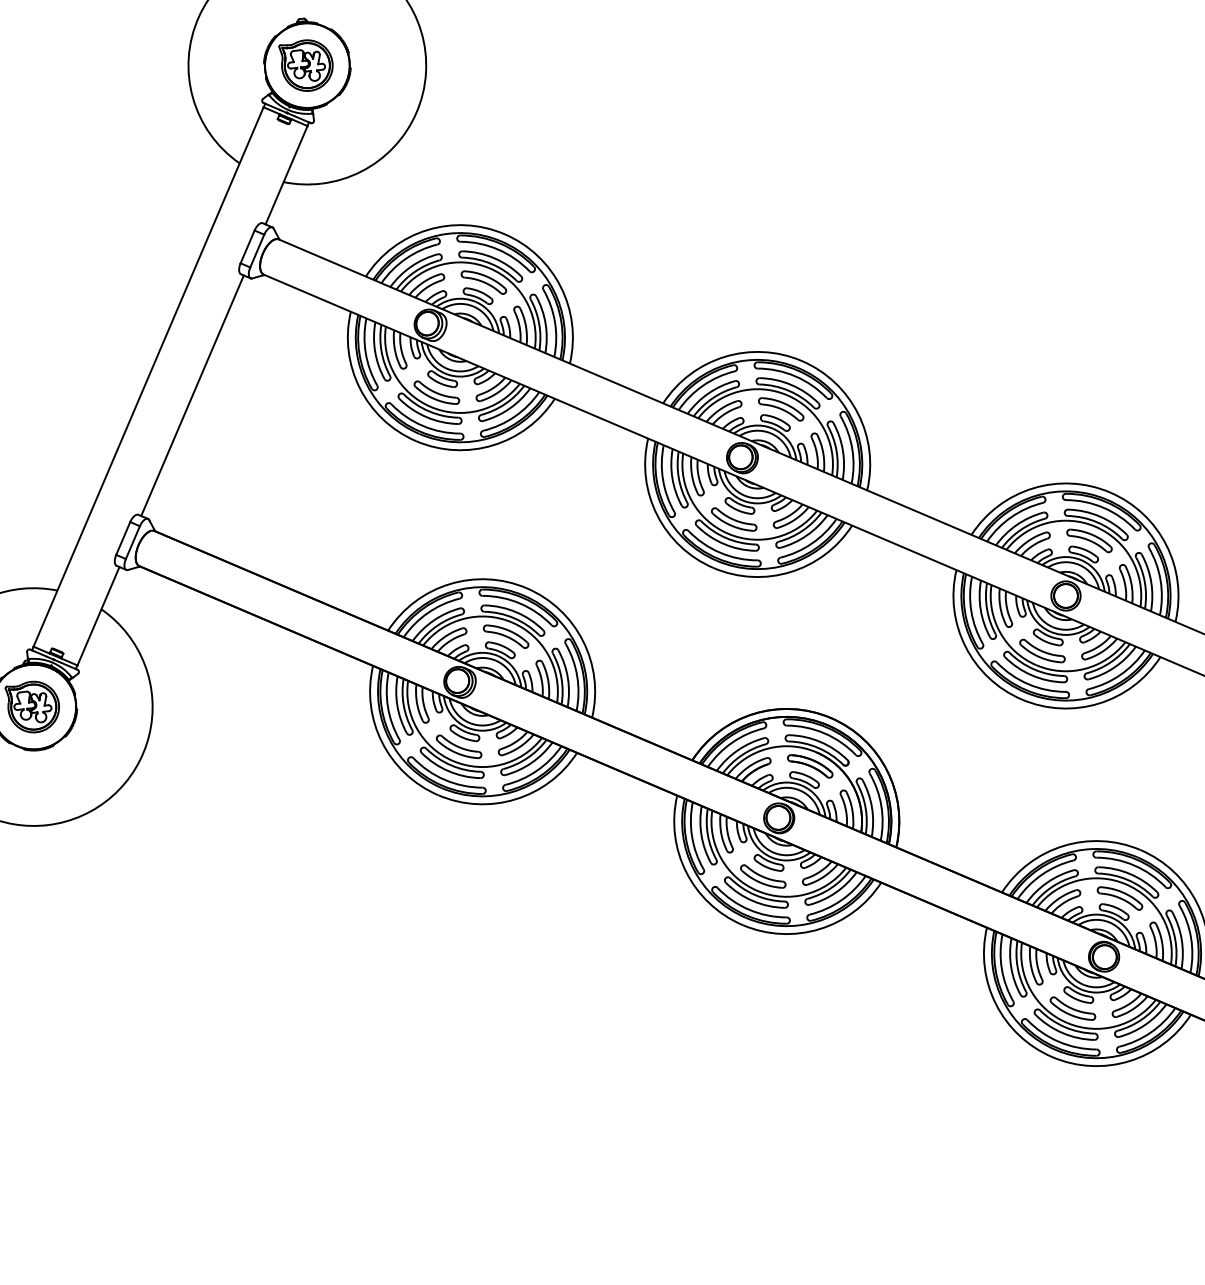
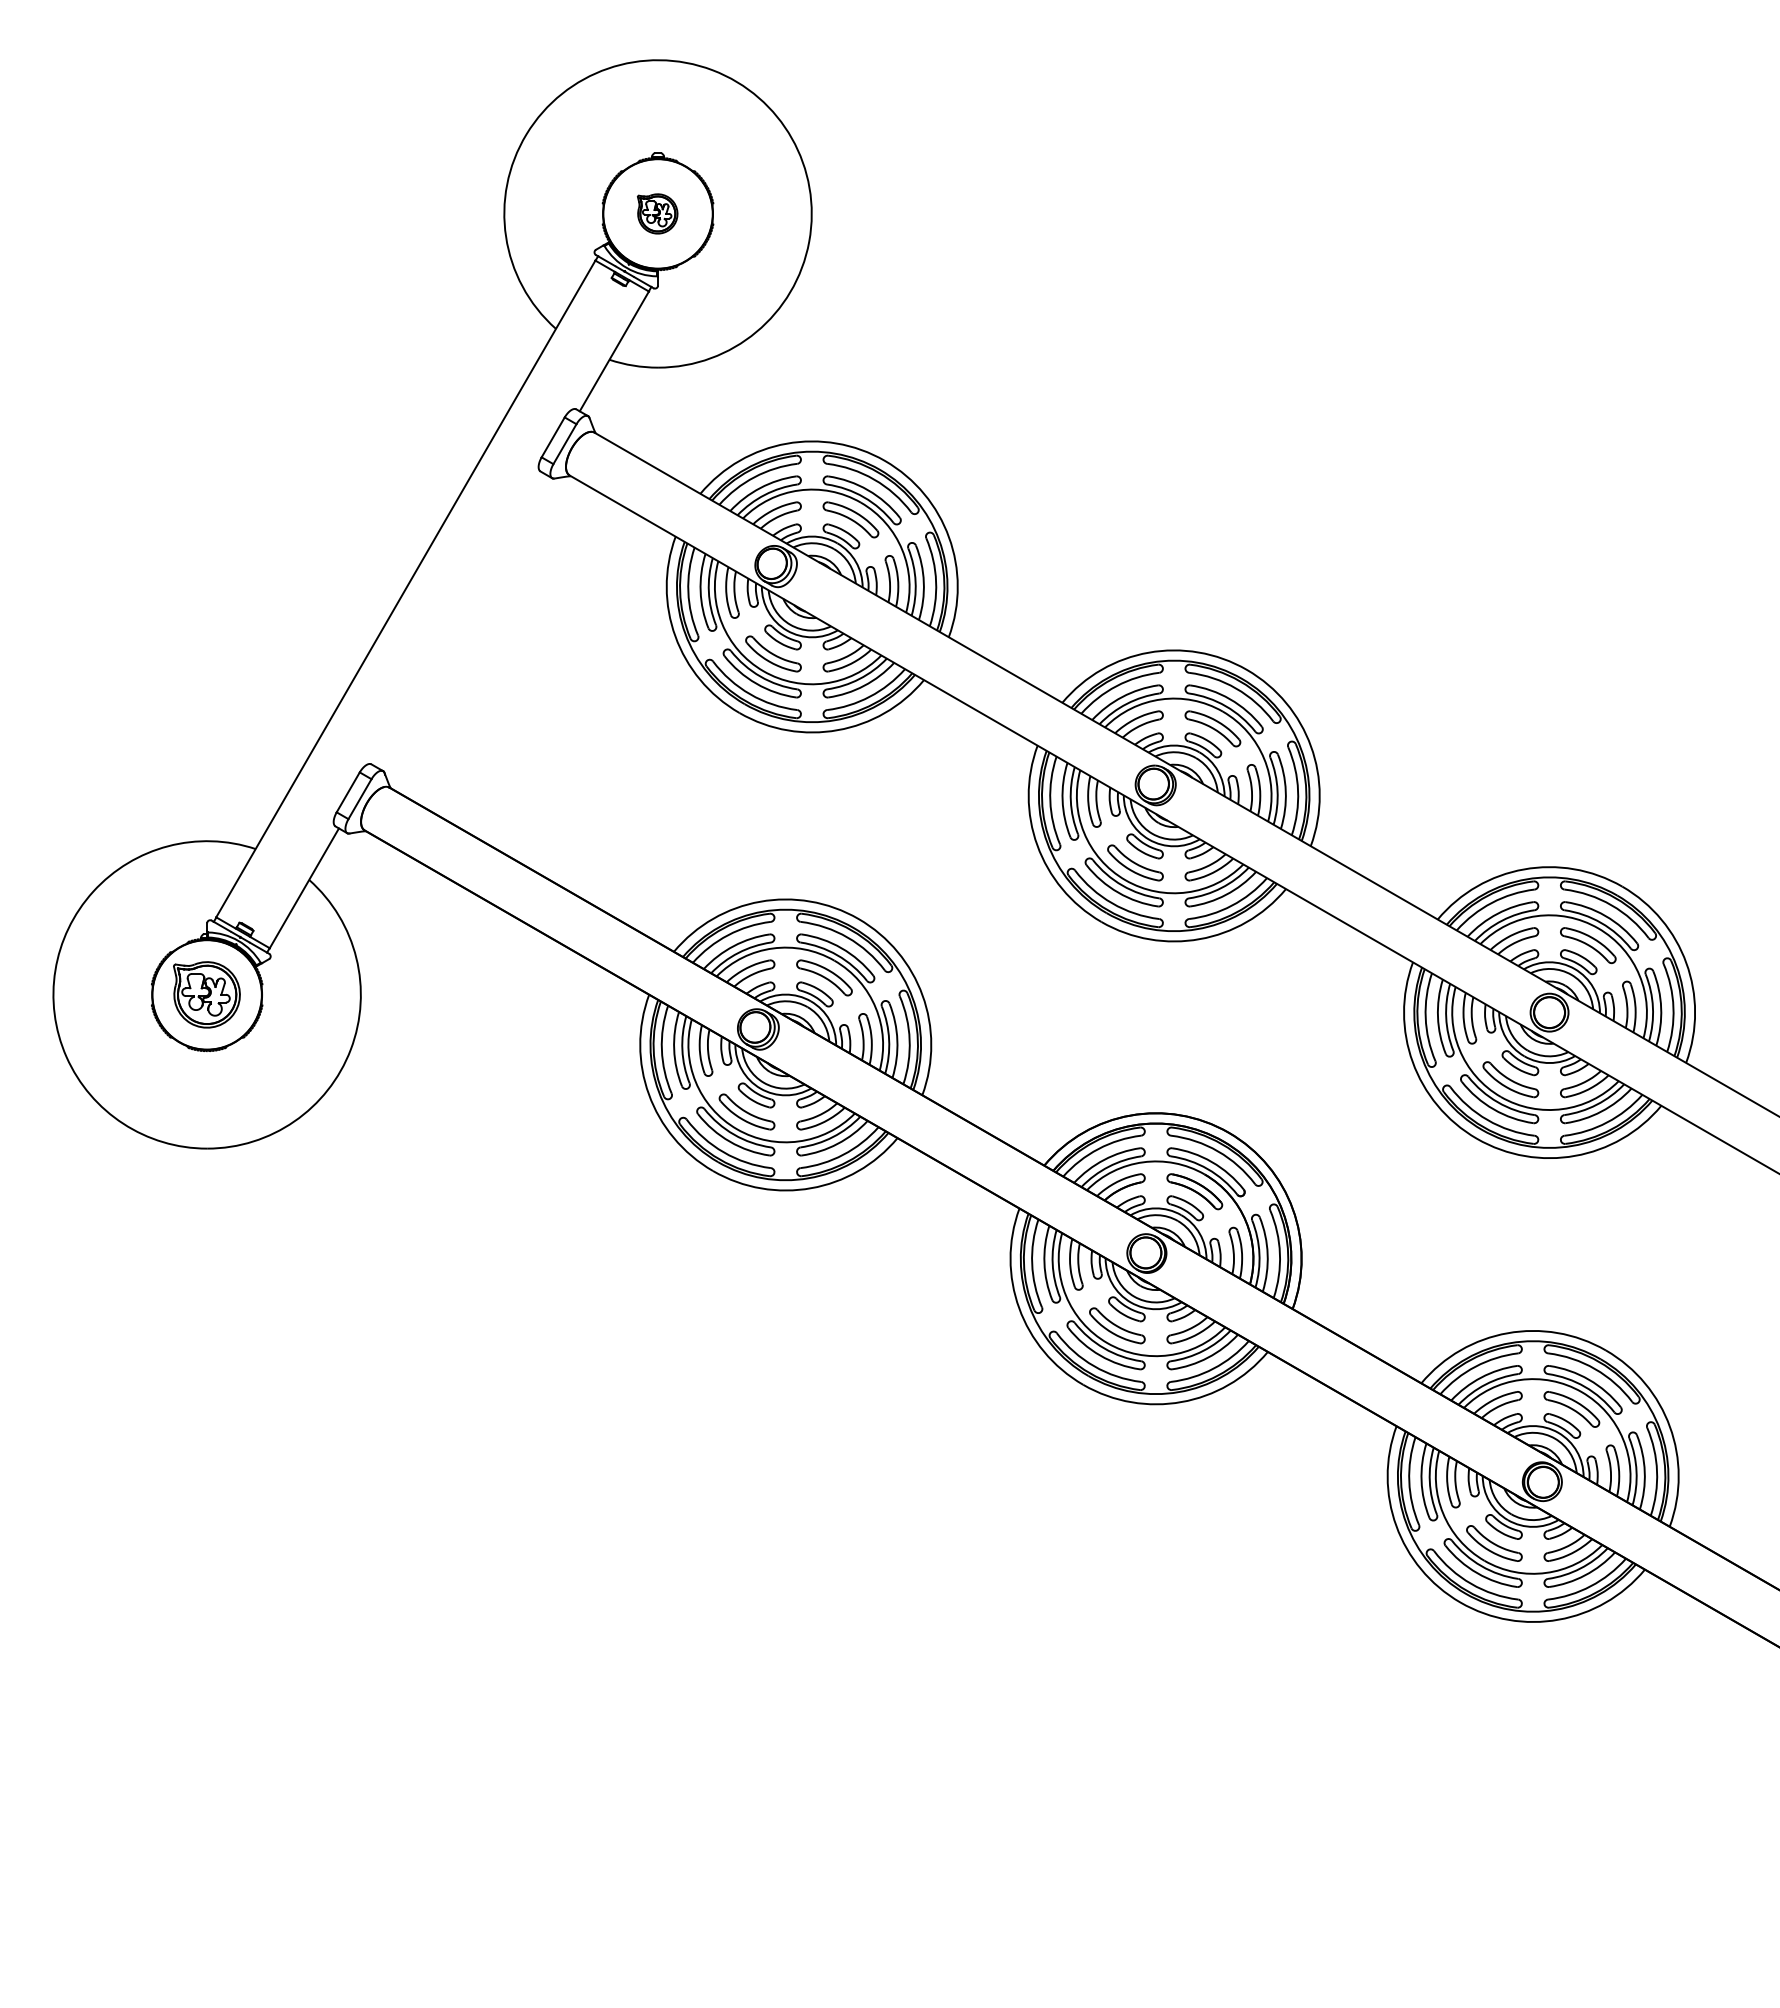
part: (306, 65) -> (657, 213), size x0.6
line: (191, 395) -> (458, 619), removed

